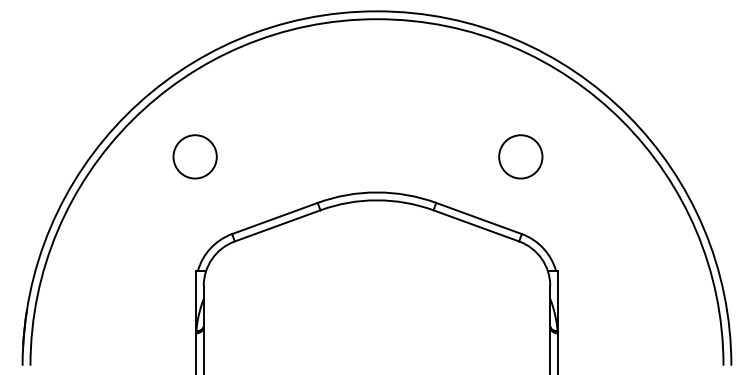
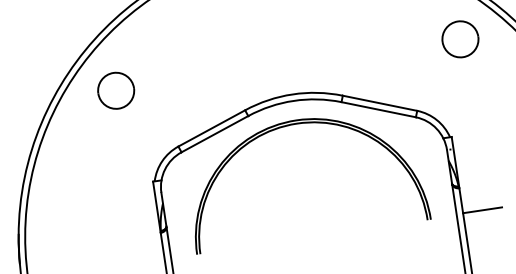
part: (194, 156) -> (115, 90), moved
part: (520, 156) -> (460, 39), moved
part: (368, 229) -> (290, 125), added
line: (581, 363) -> (482, 210), added

